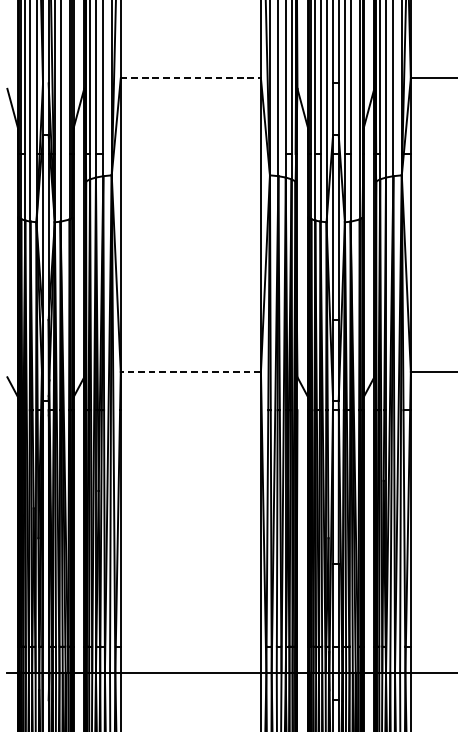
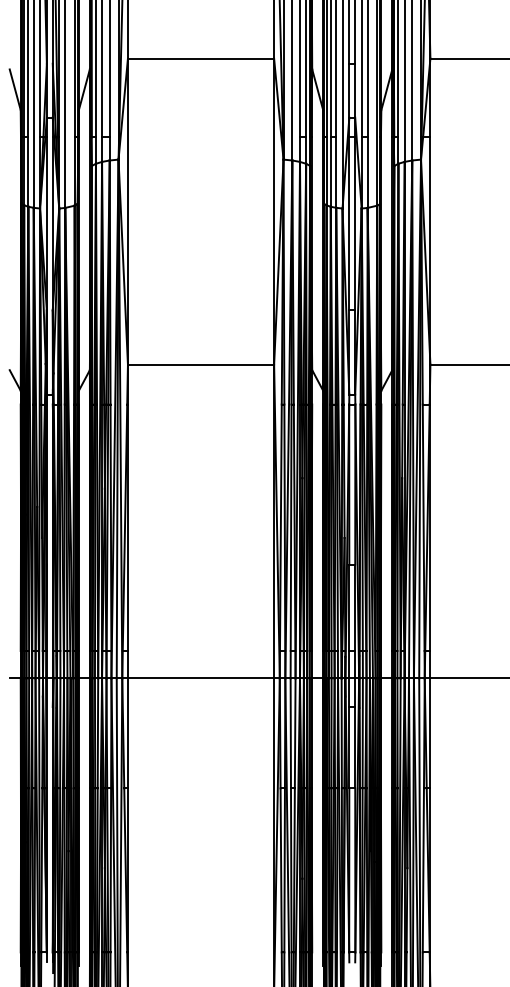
line: (191, 78) -> (201, 58), dashed -> solid
line: (190, 371) -> (200, 364), dashed -> solid

